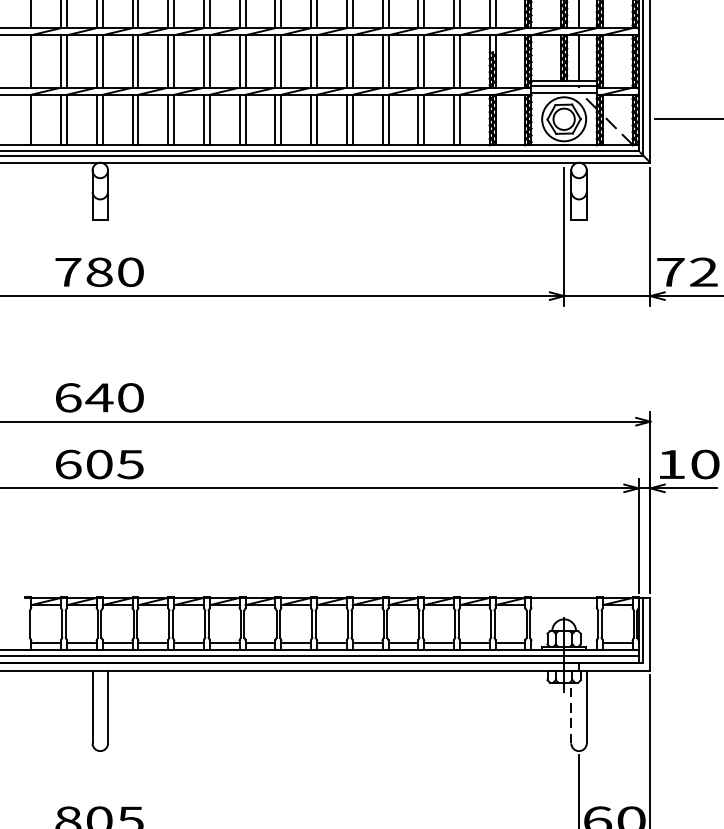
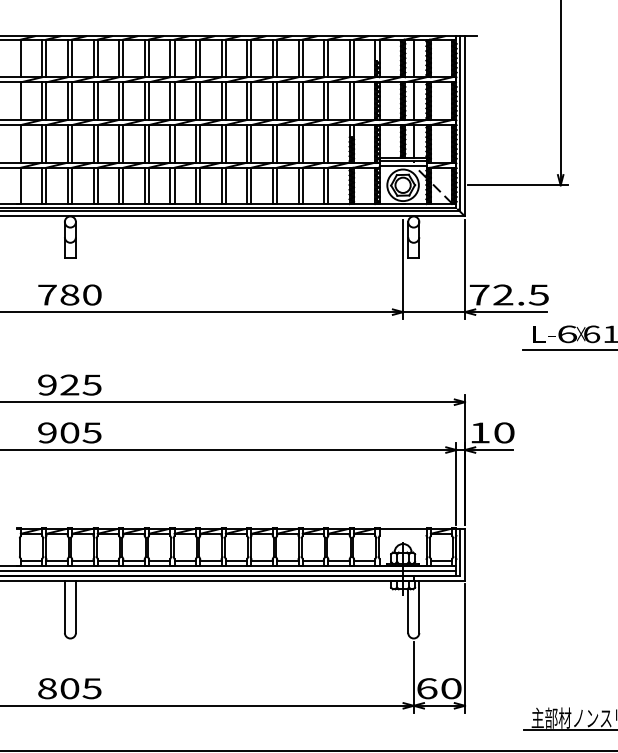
text: (99, 396) -> (69, 384), 640 -> 925
text: (68, 463) -> (47, 432), 605 -> 905
line: (571, 713) -> (408, 611), dashed -> solid

